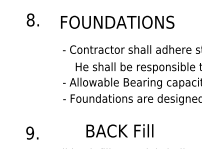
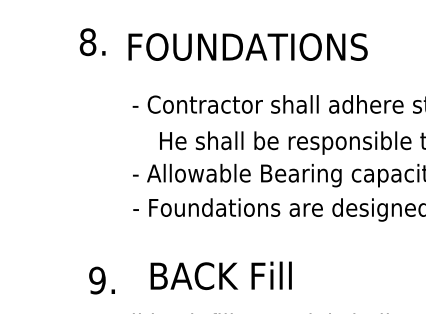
text: (32, 19) -> (91, 41), moved
text: (119, 130) -> (220, 275), moved
text: (32, 132) -> (102, 279), moved

